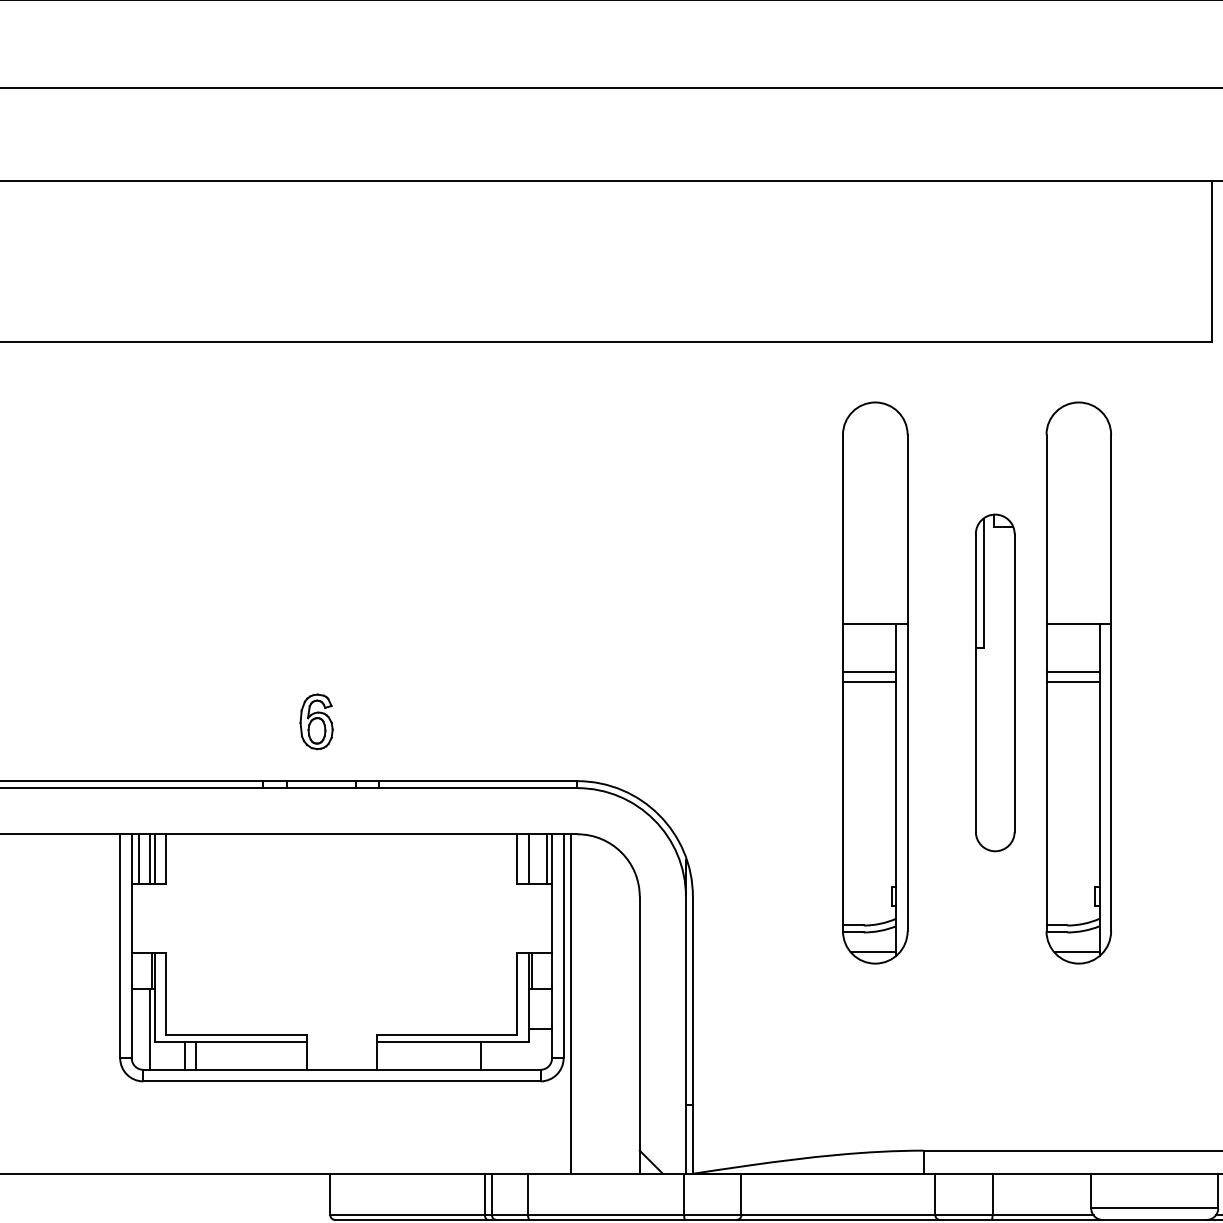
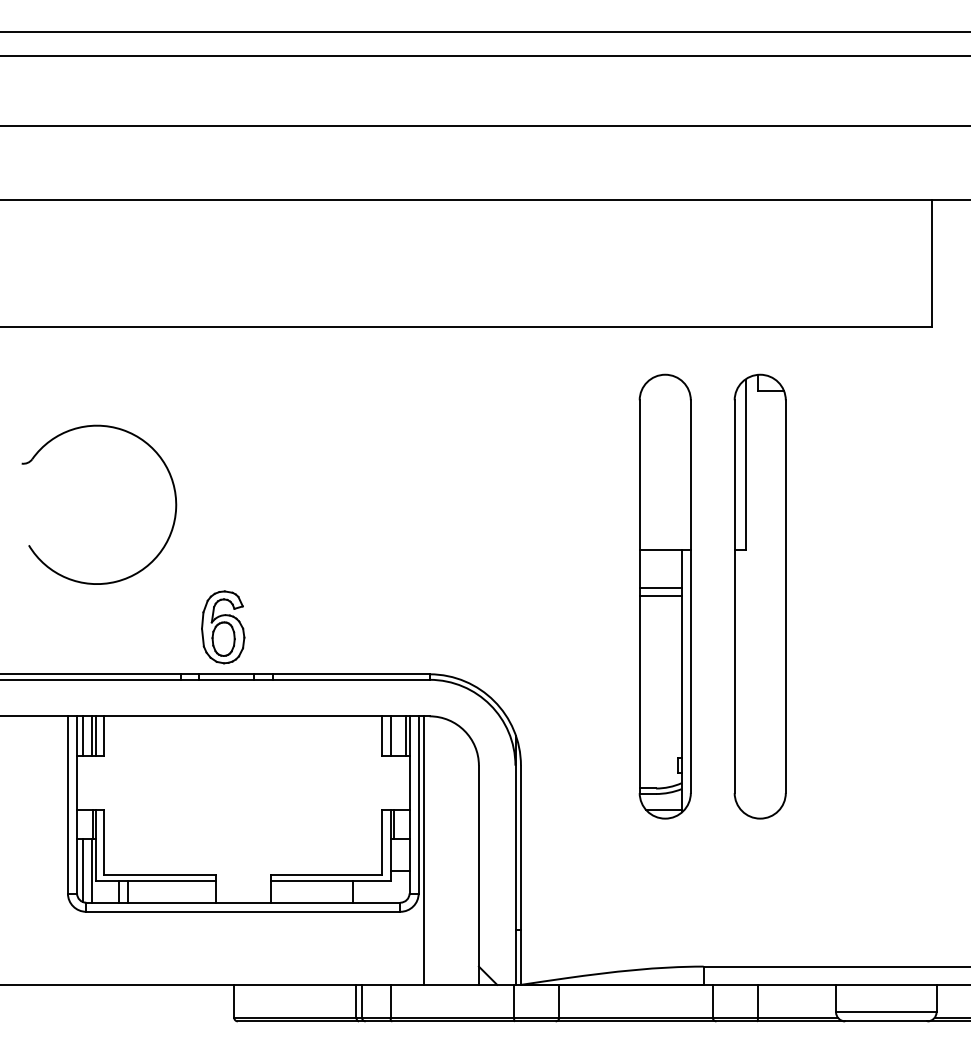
part: (254, 556) -> (174, 496), added
part: (994, 682) -> (759, 596), size x1.67
part: (1077, 682) -> (825, 596), removed
part: (316, 721) -> (223, 627), size x1.67
line: (138, 1027) -> (82, 869), added

